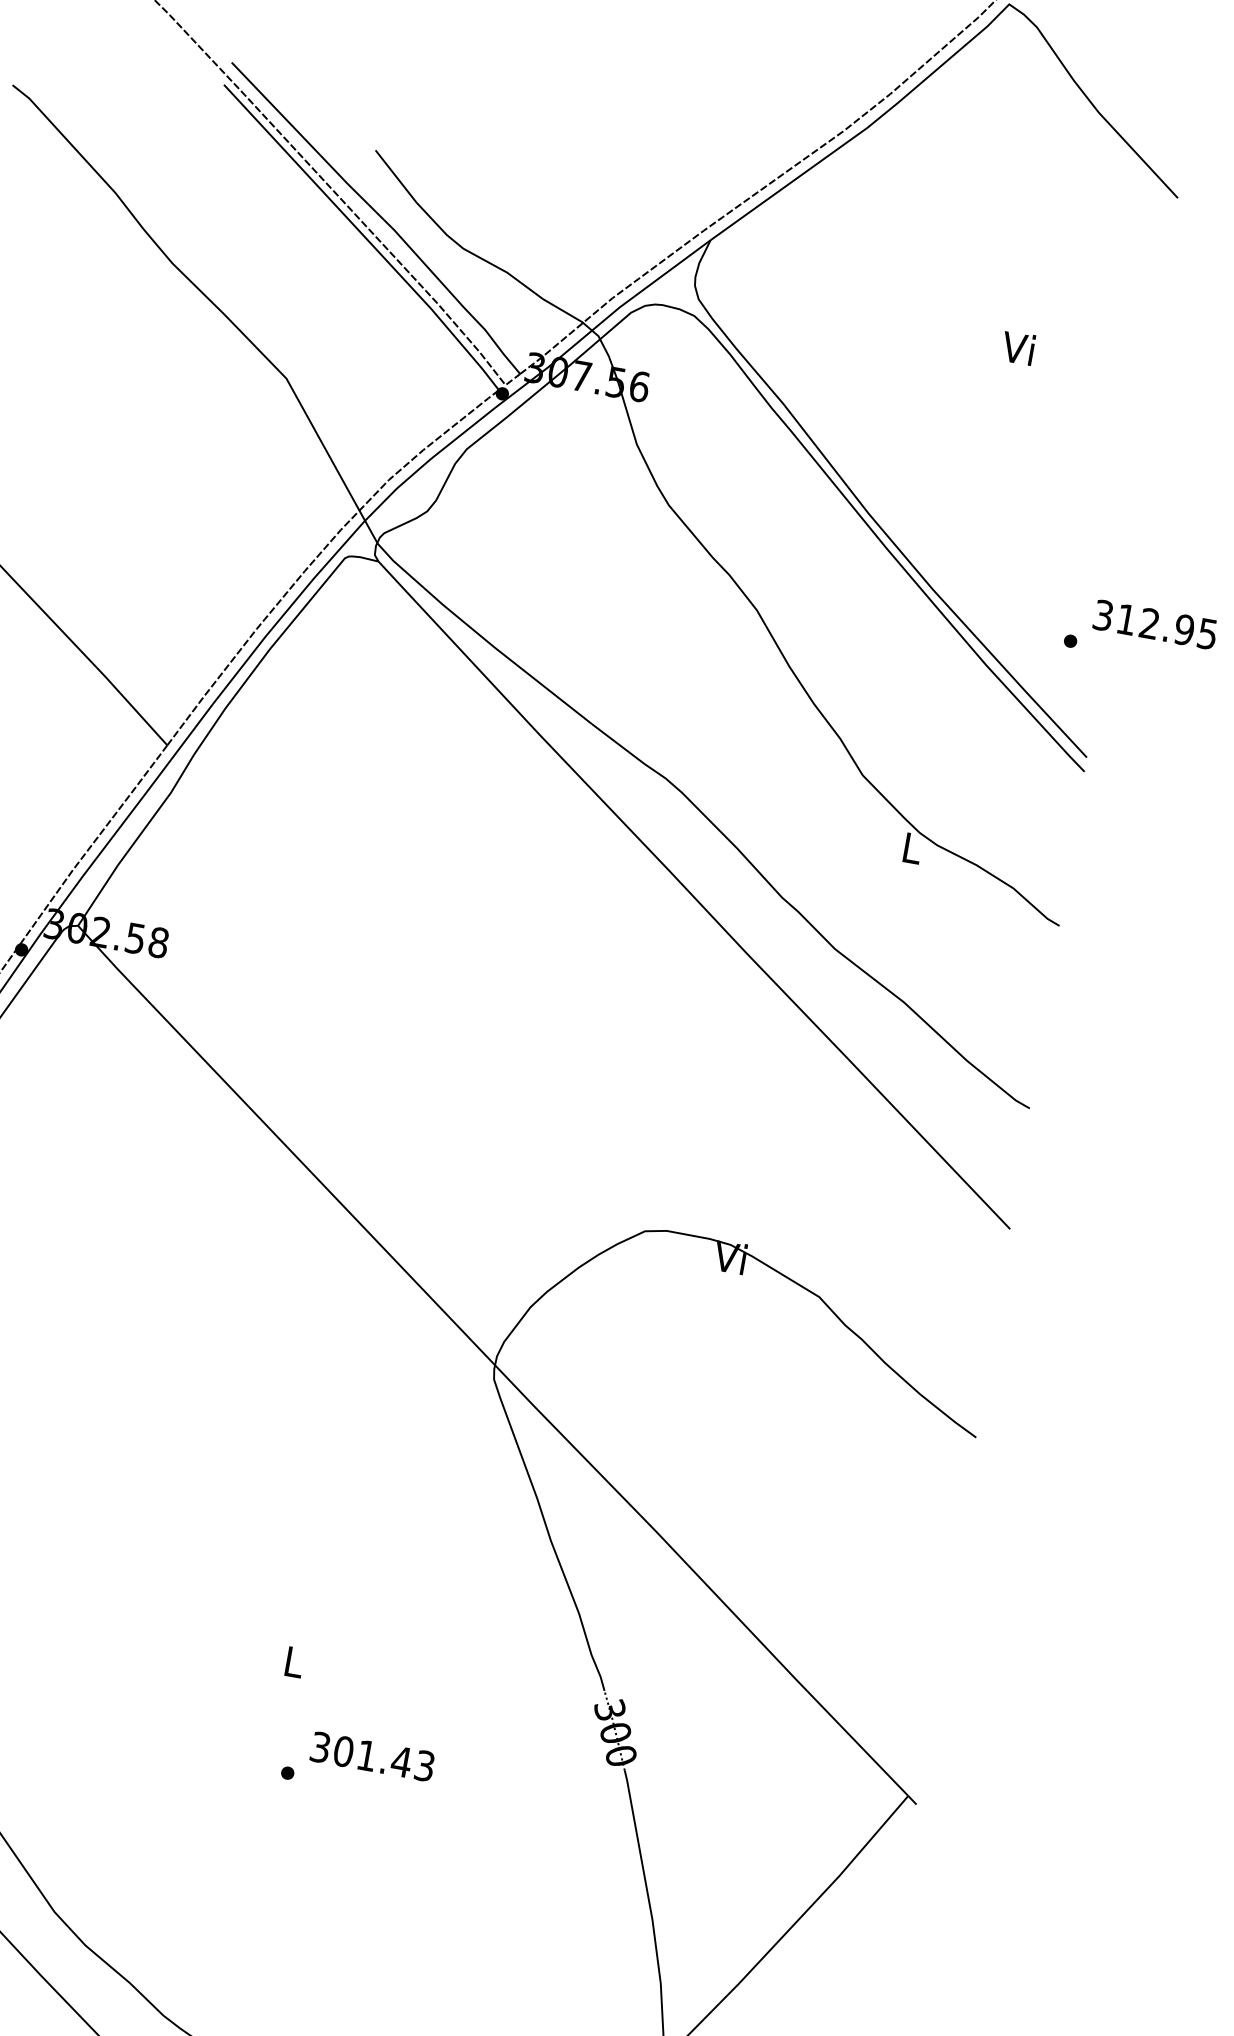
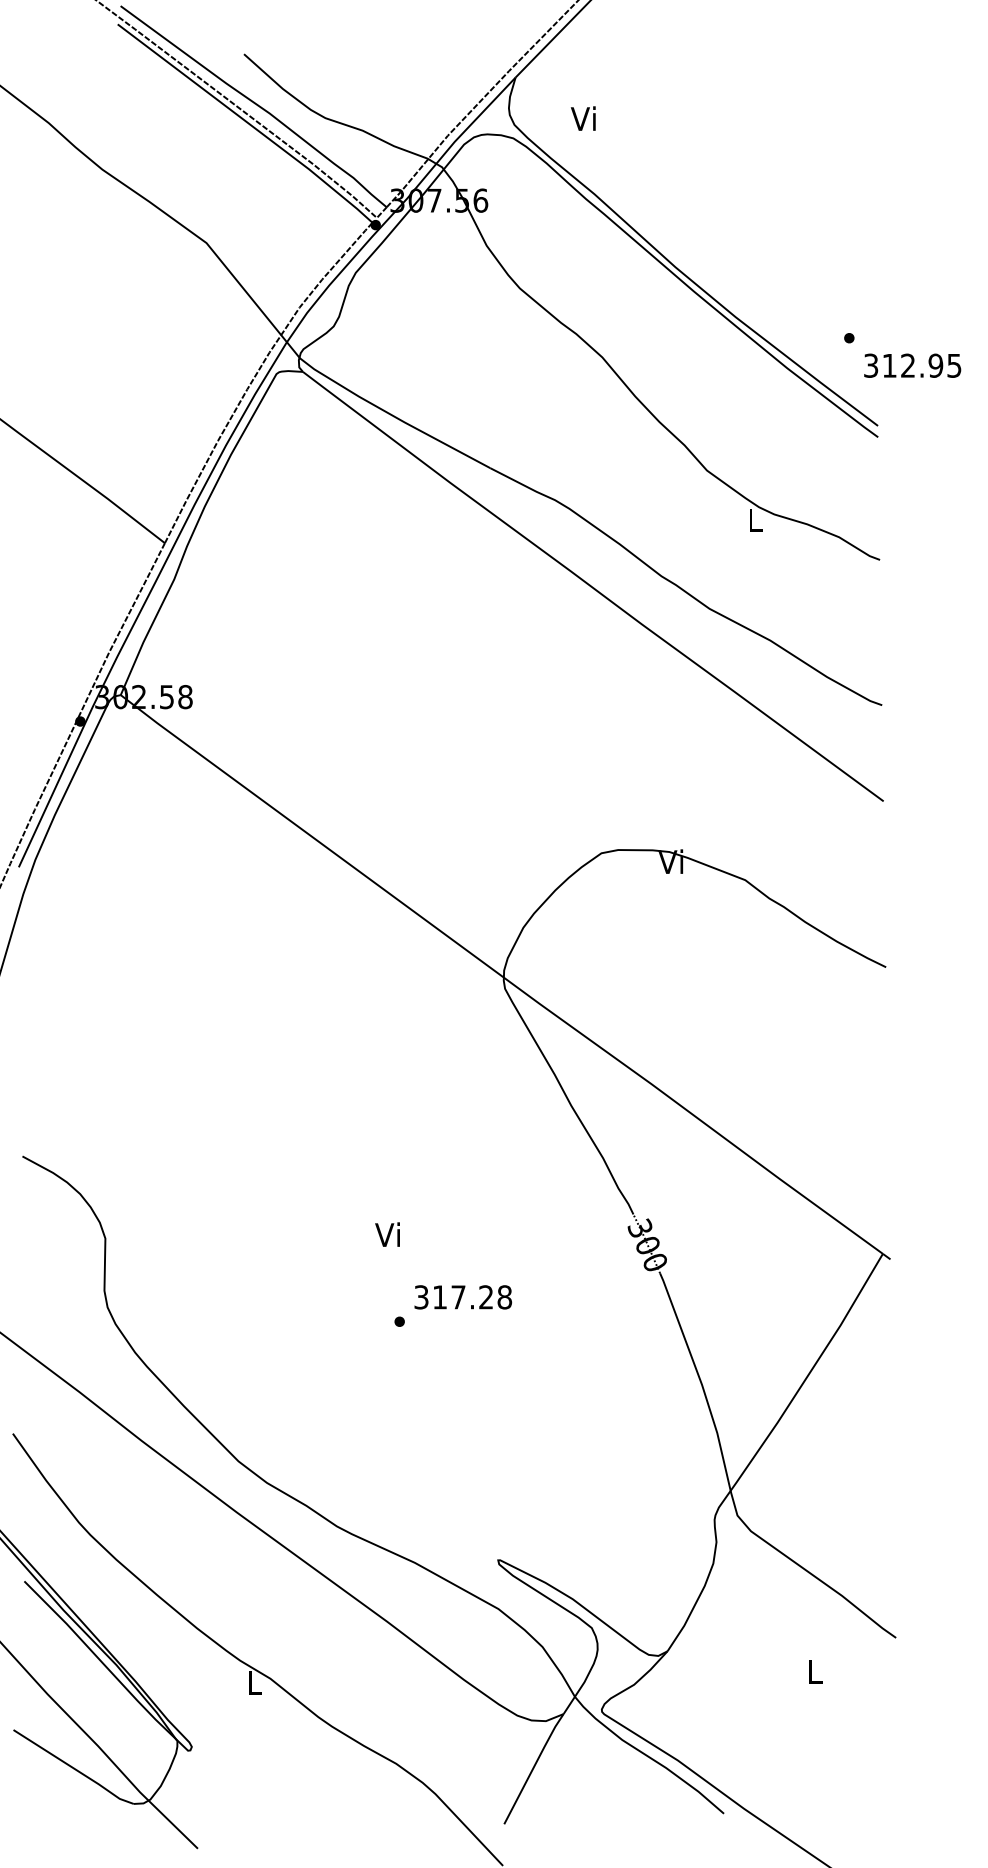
text: (1018, 347) -> (583, 118), moved
text: (1155, 624) -> (912, 365), moved
text: (291, 1661) -> (387, 1234), L -> Vi
text: (384, 1759) -> (472, 1297), 301.43 -> 317.28

